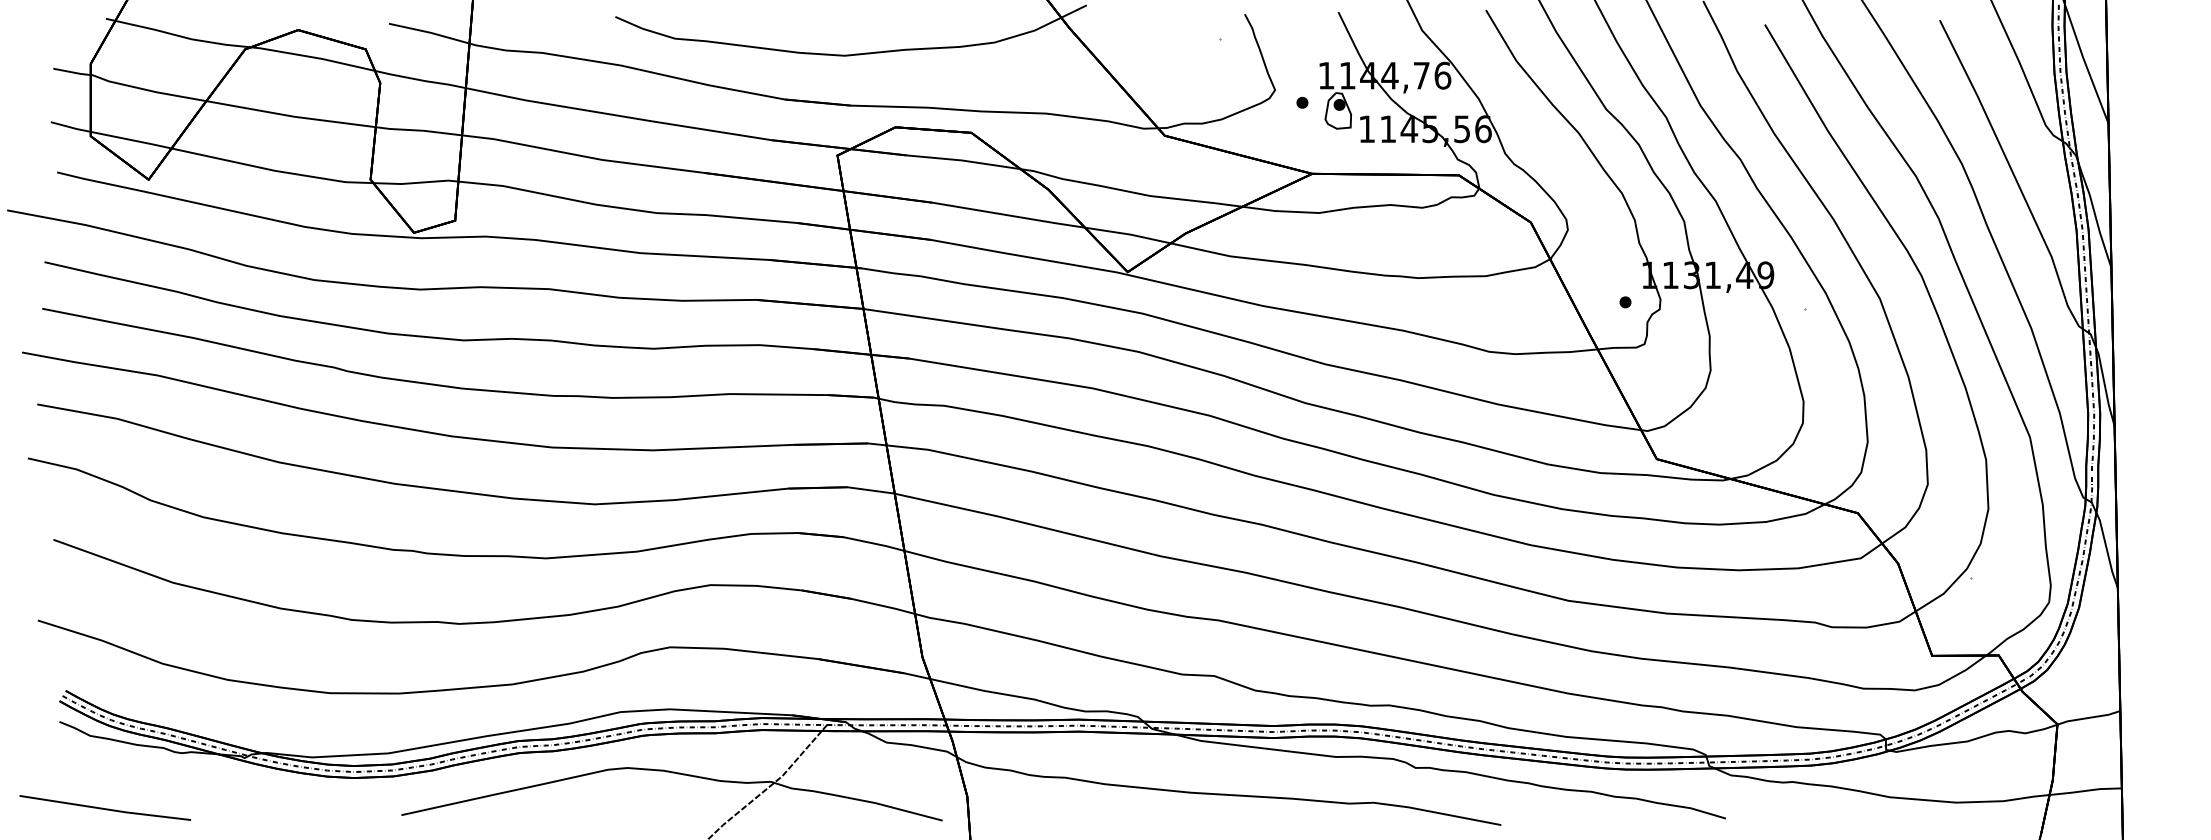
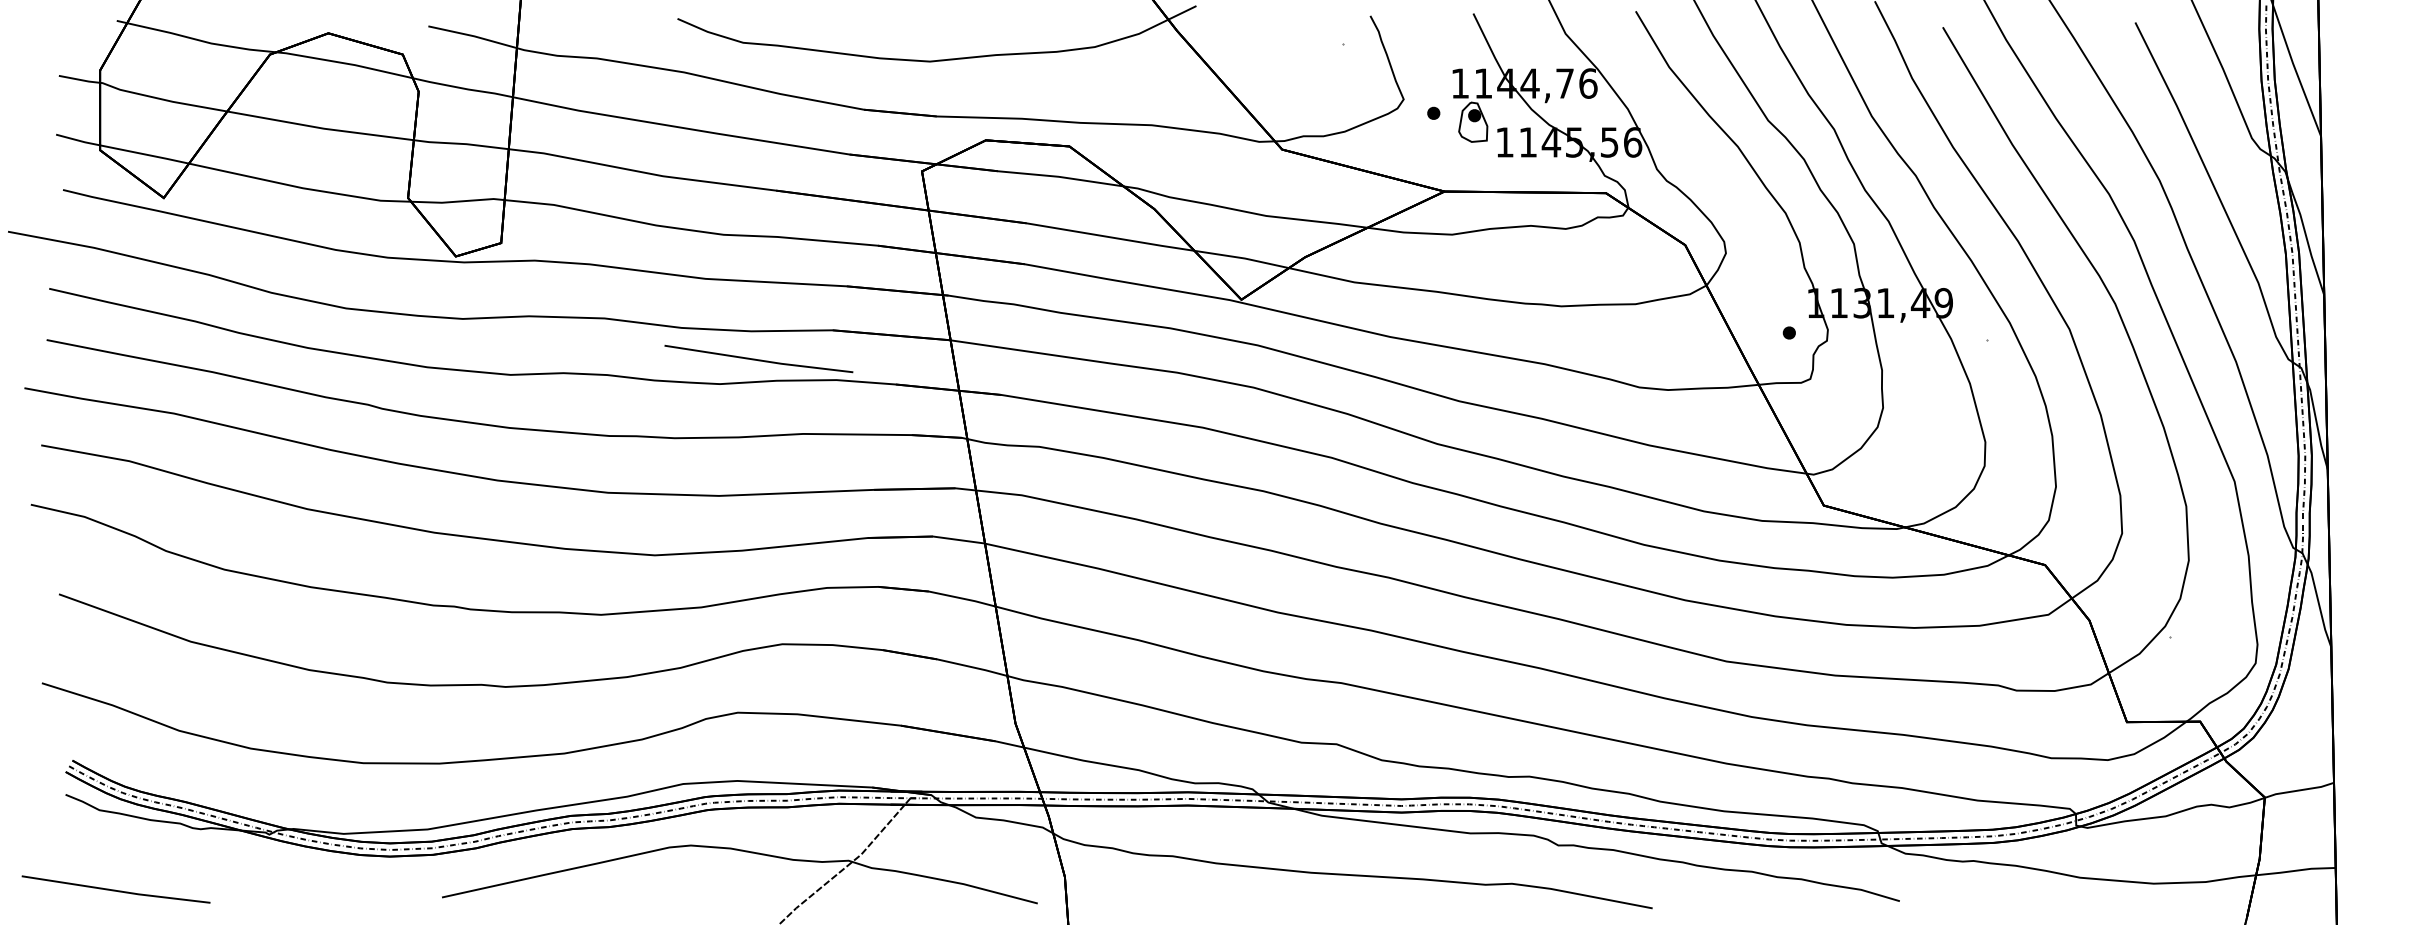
line: (689, 326) -> (759, 359), added

